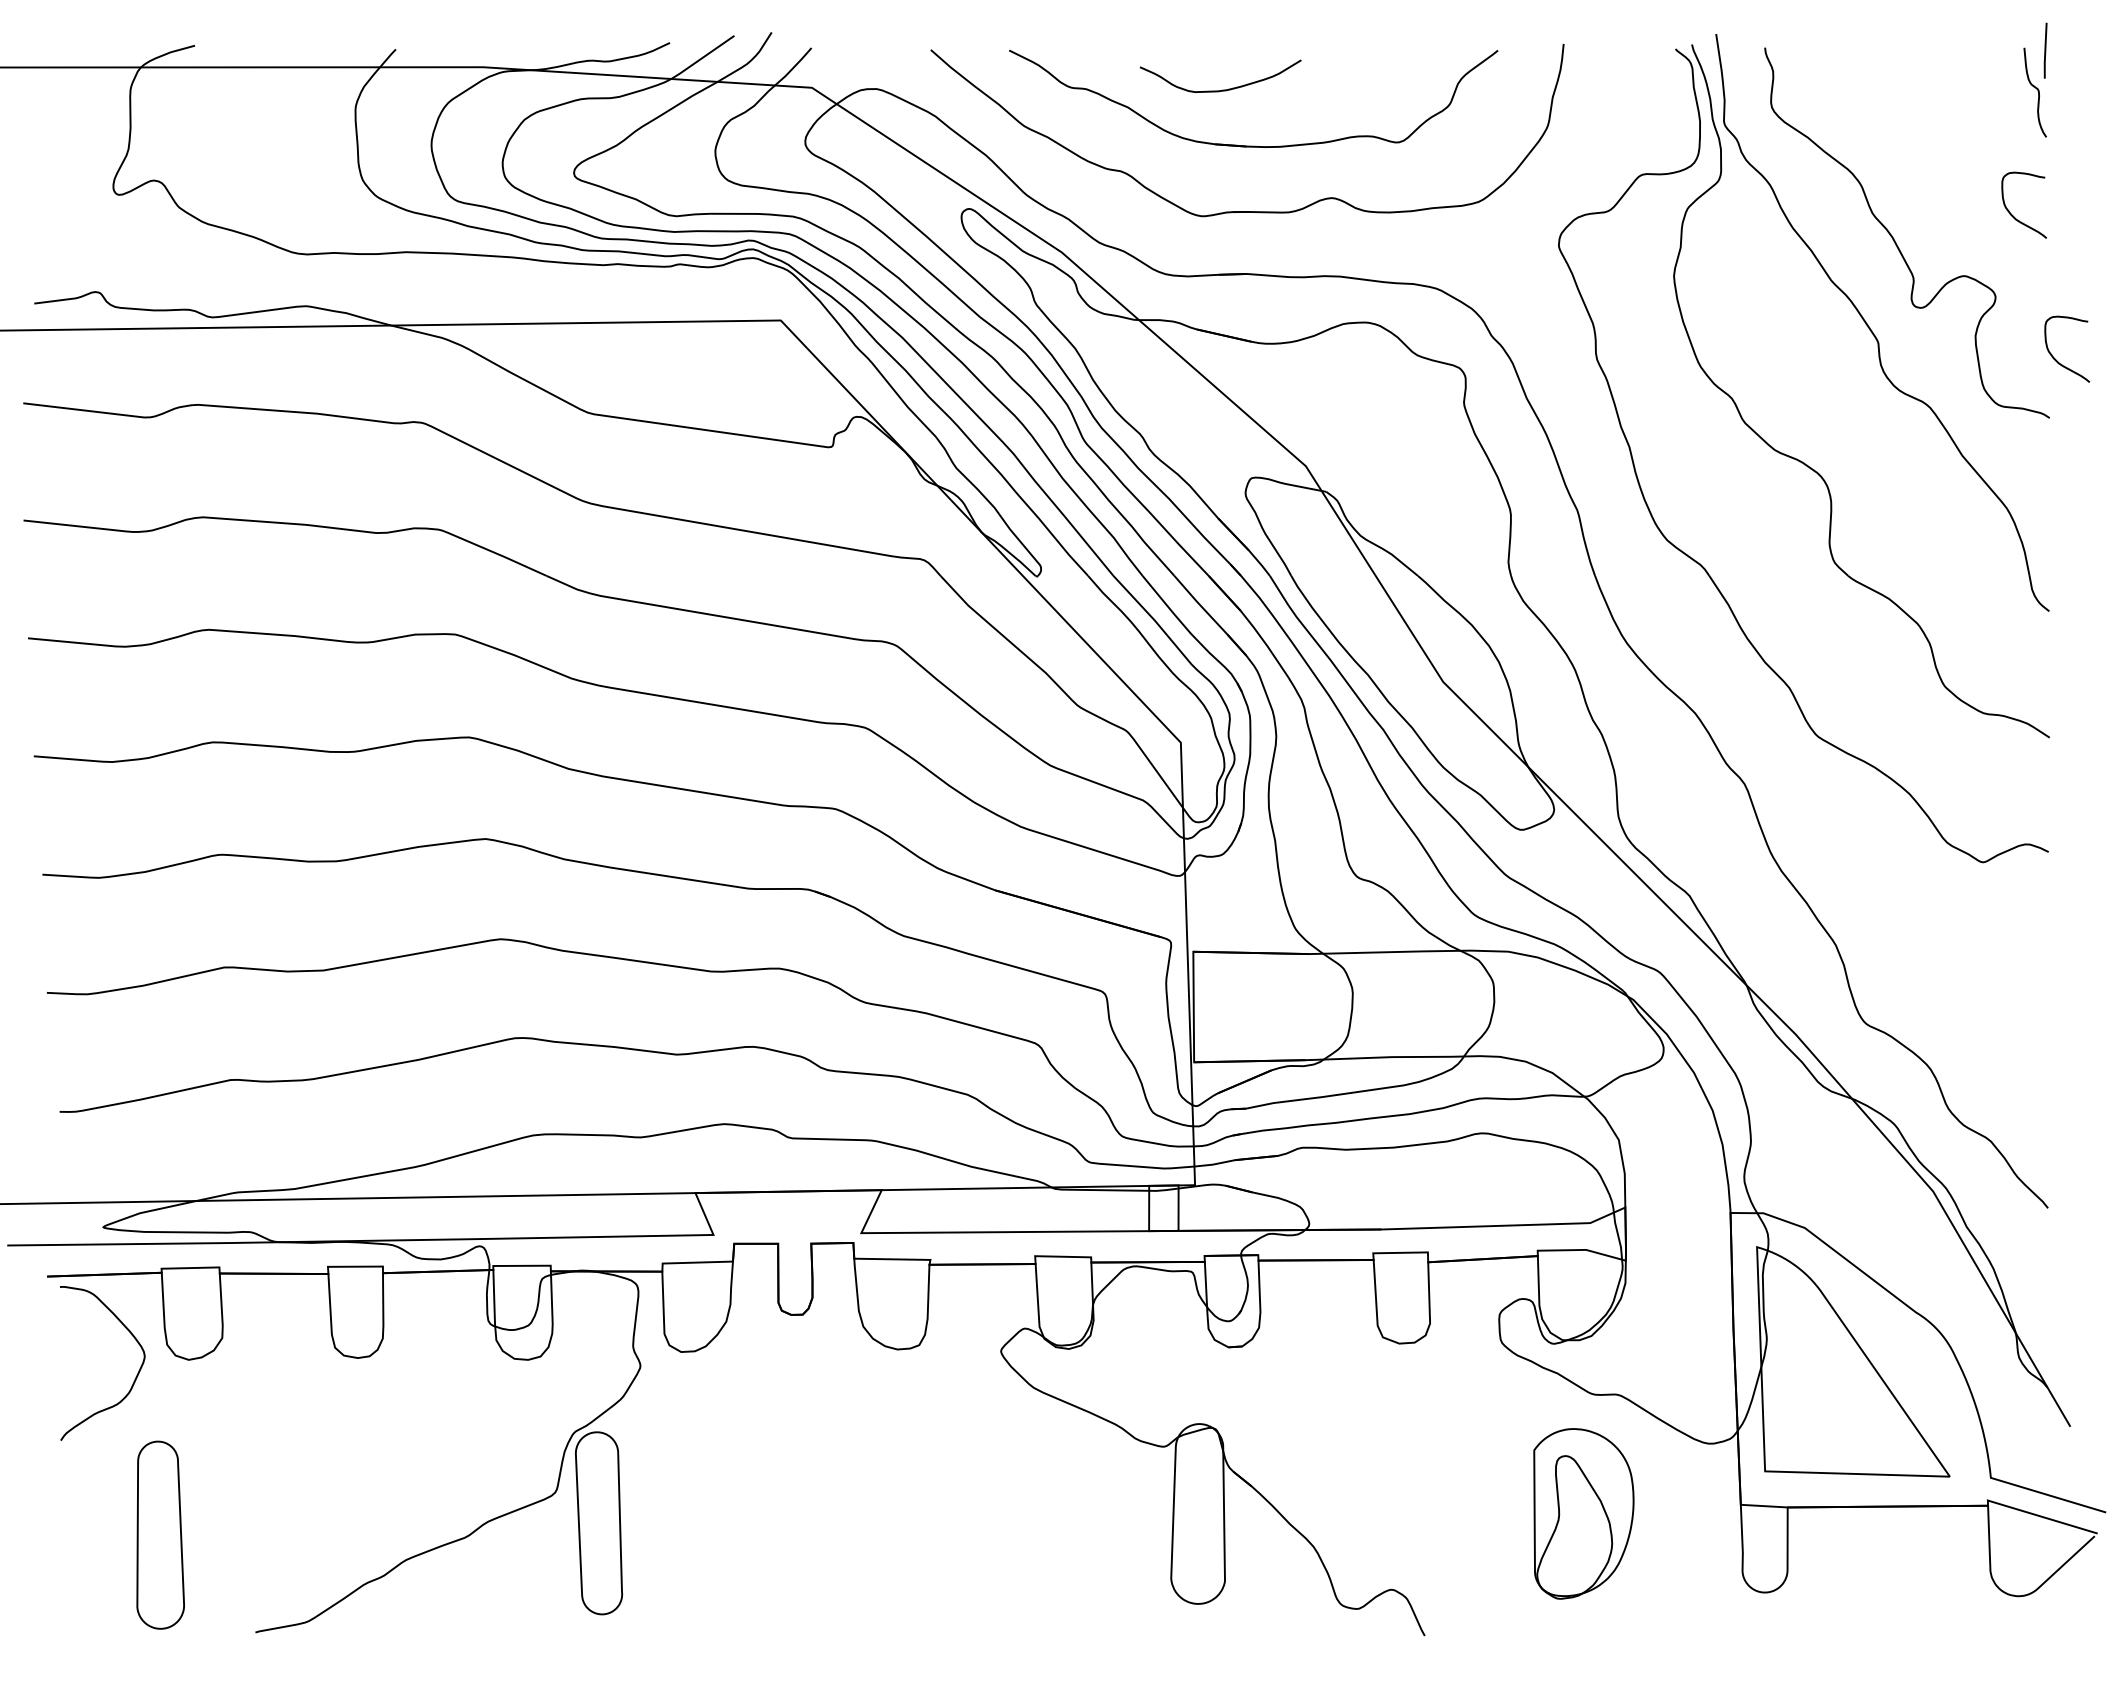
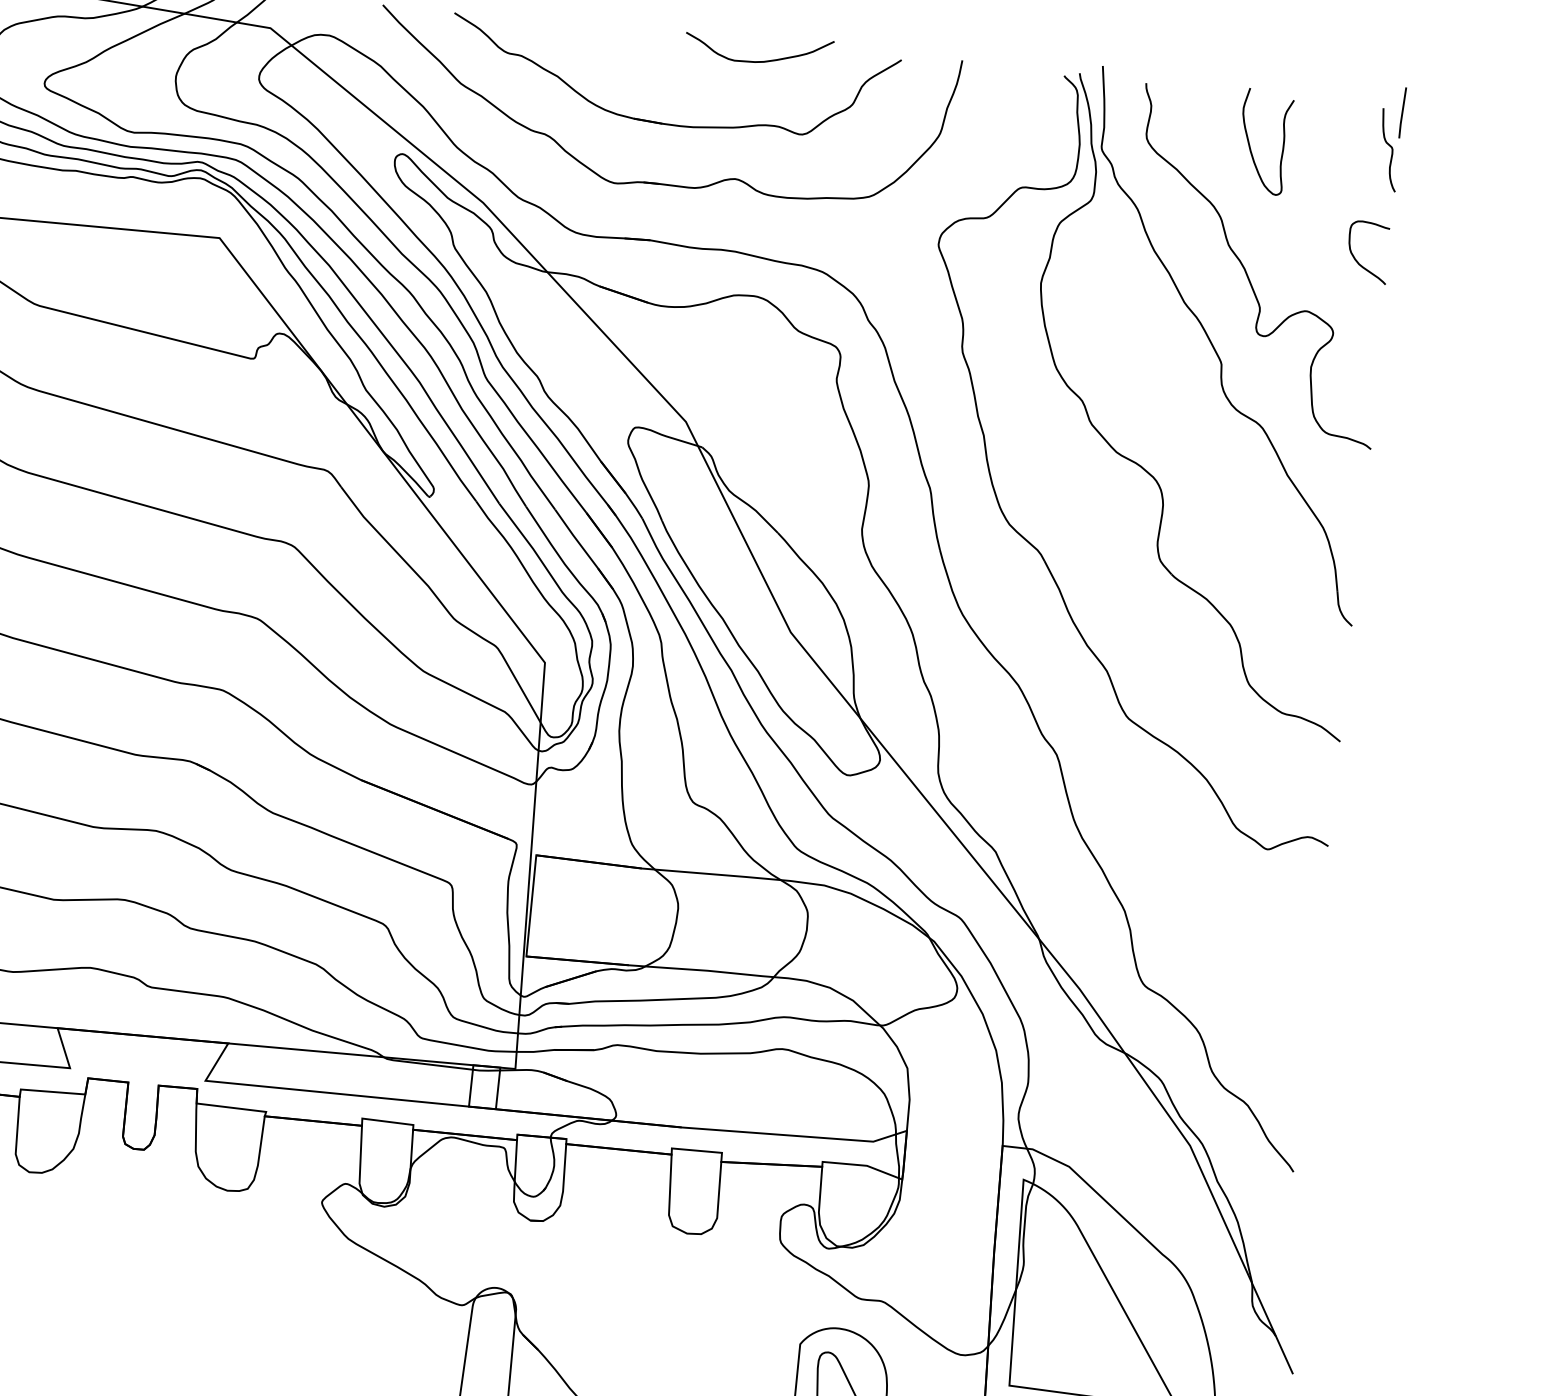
curve: (1222, 89) -> (759, 60), moved
curve: (1884, 102) -> (1250, 144), added
curve: (2056, 359) -> (1382, 396), removed

